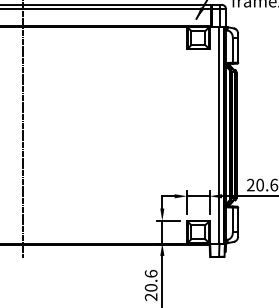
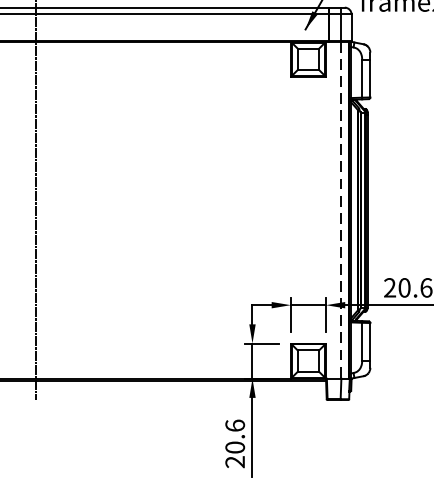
line: (219, 135) -> (341, 210), solid -> dashed

